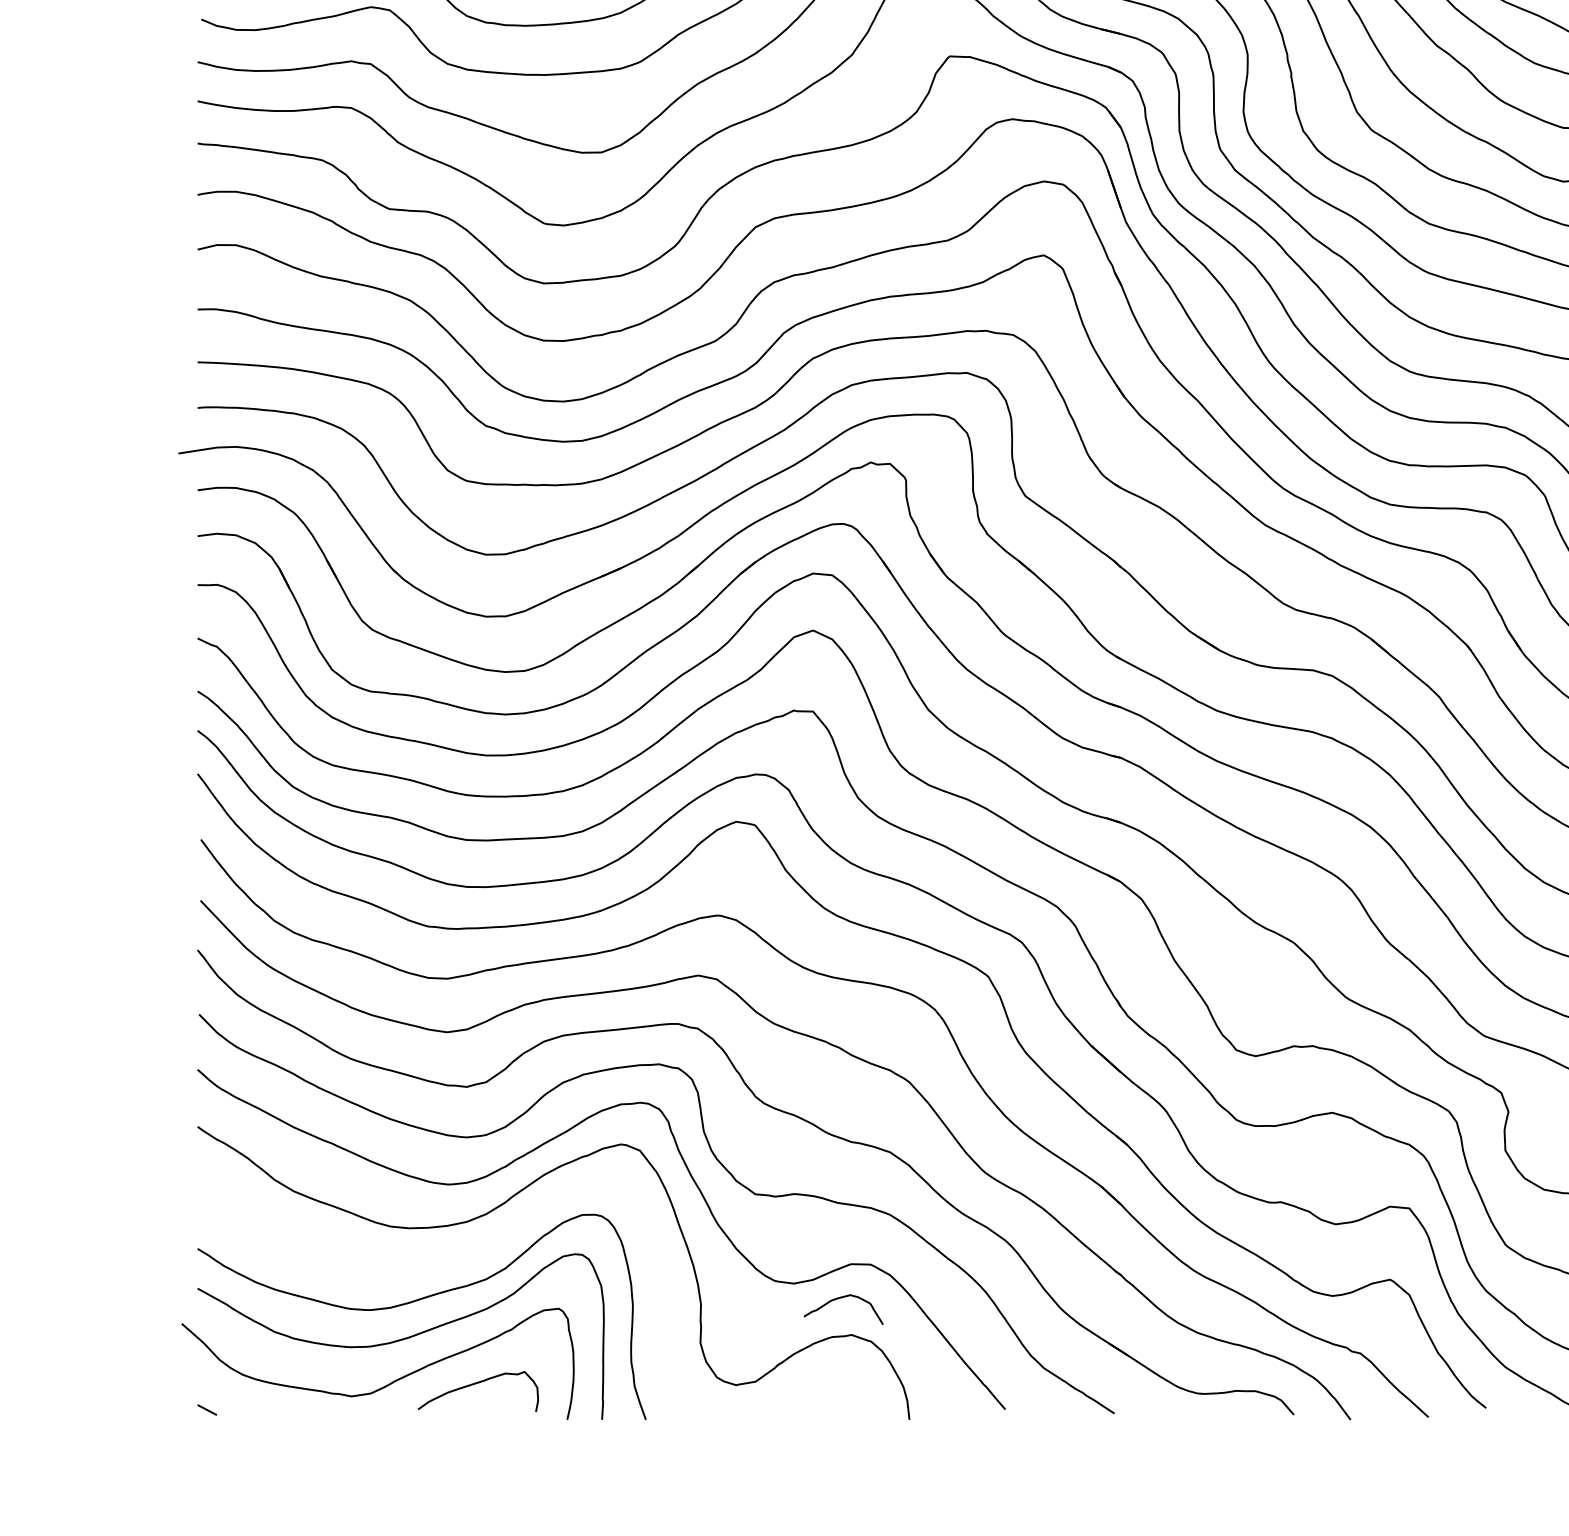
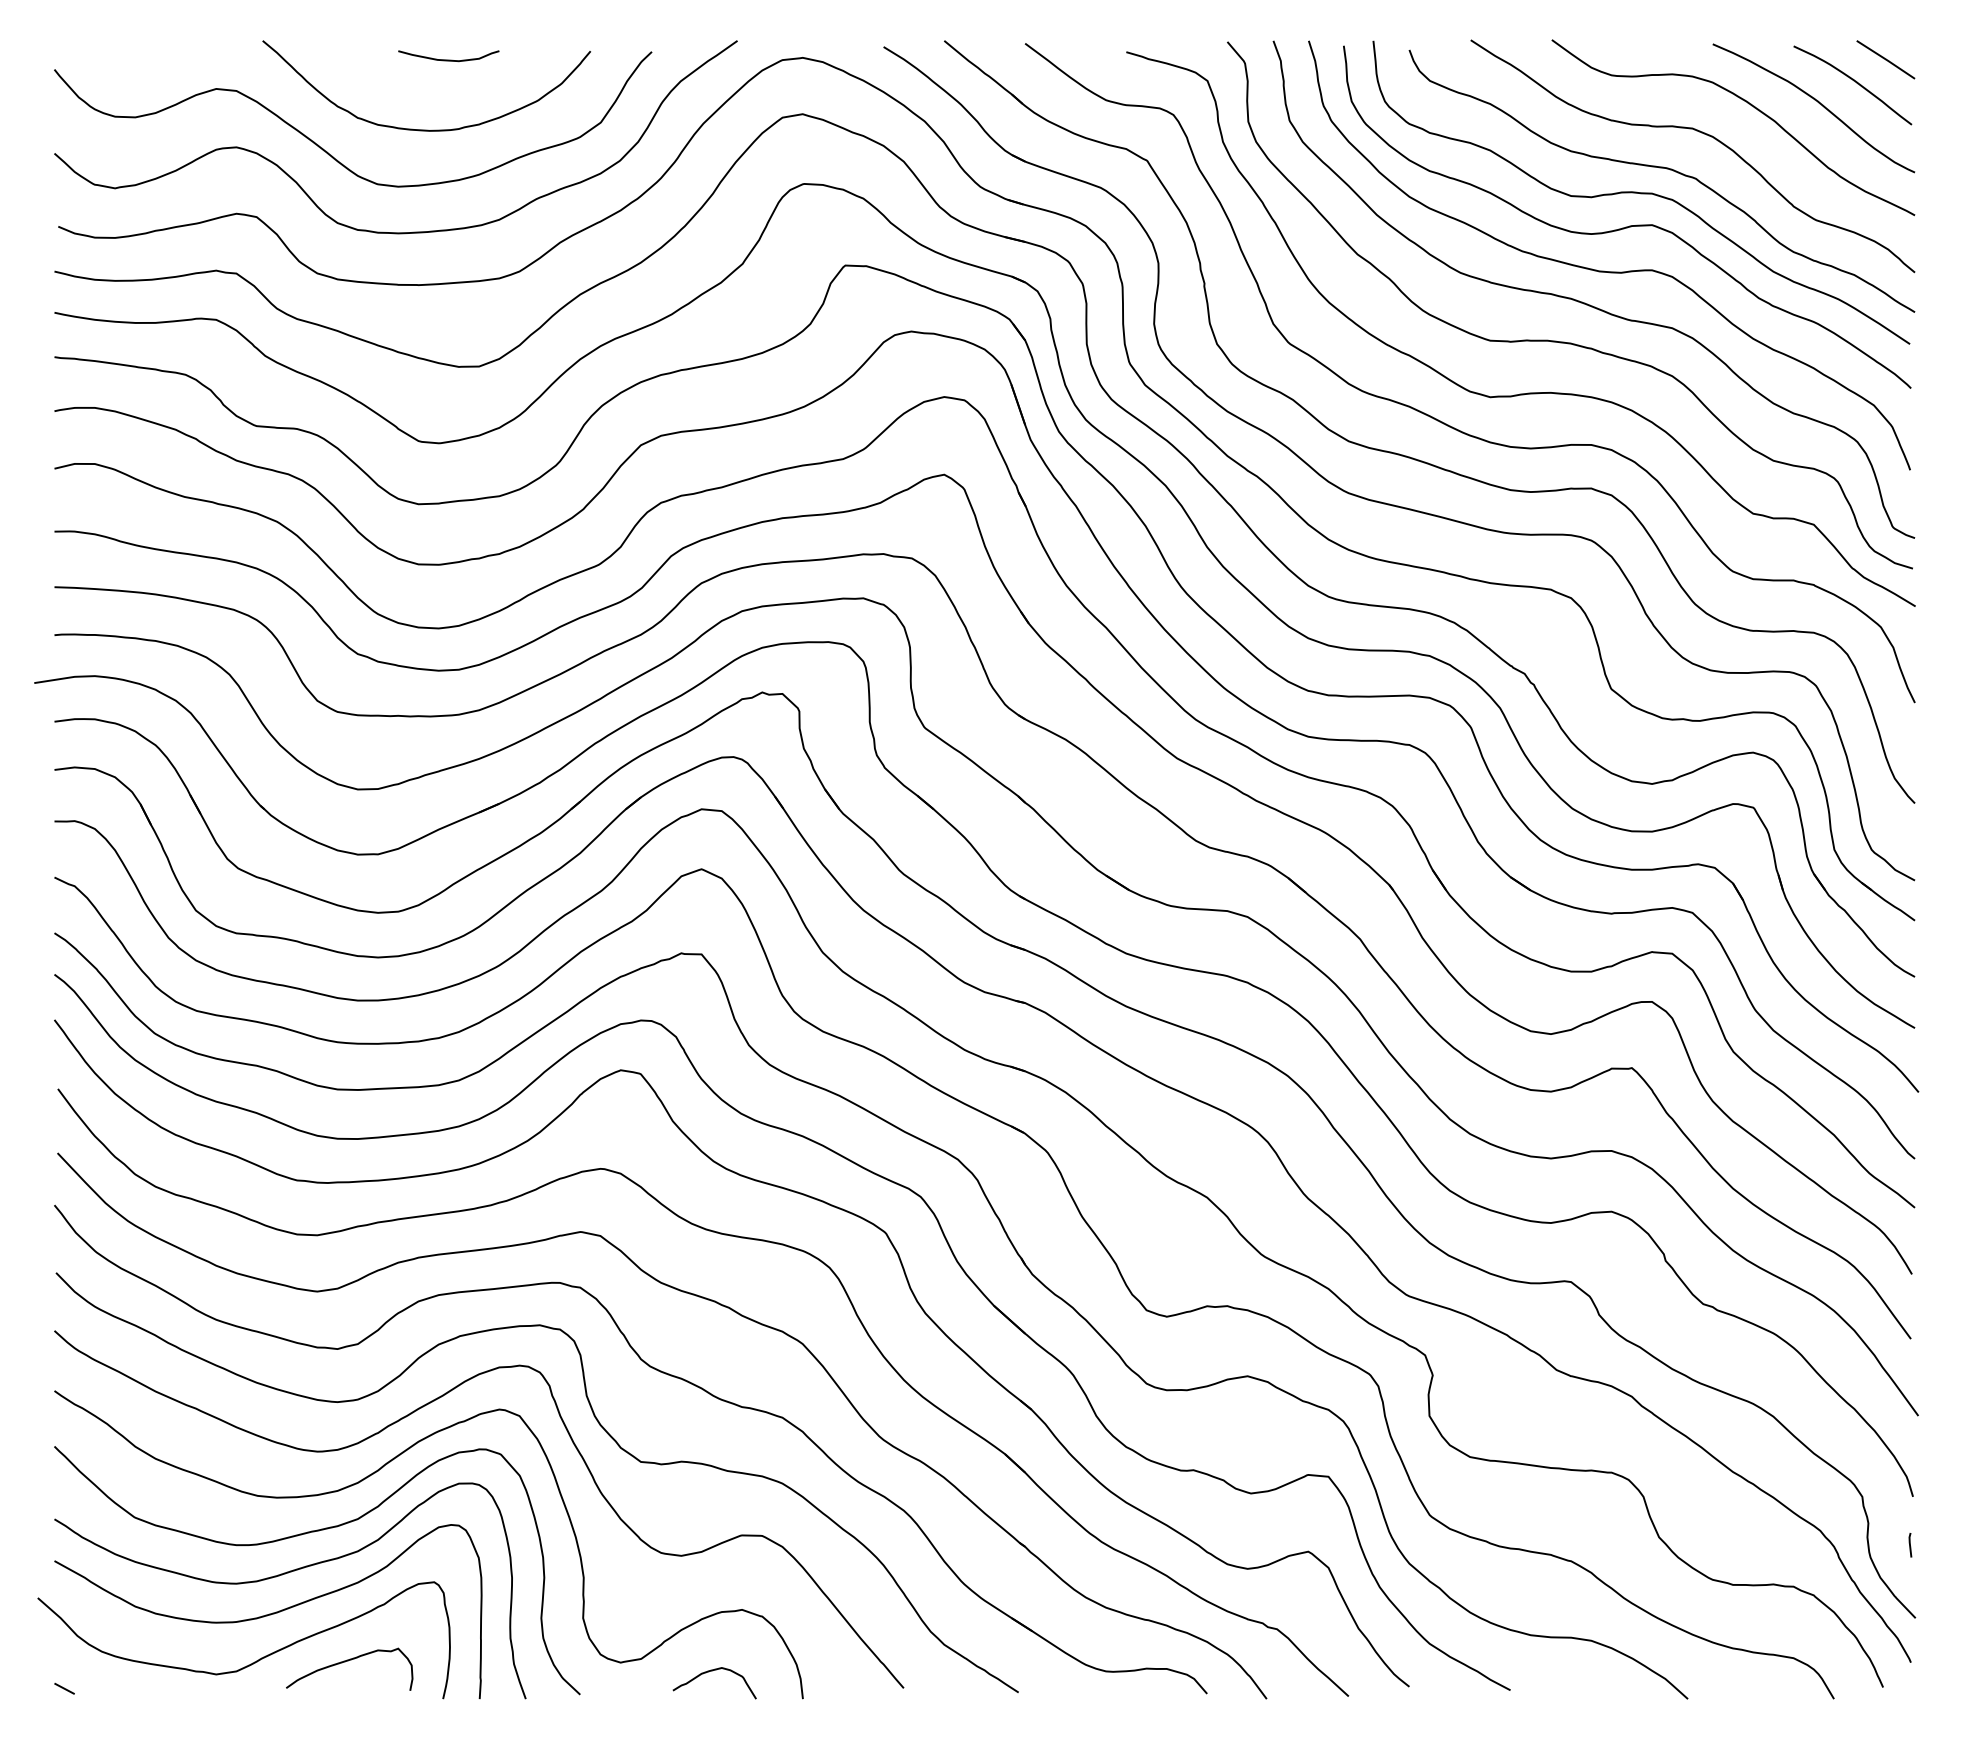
curve: (440, 1262) -> (309, 1533), added
curve: (841, 1298) -> (712, 1671), moved

